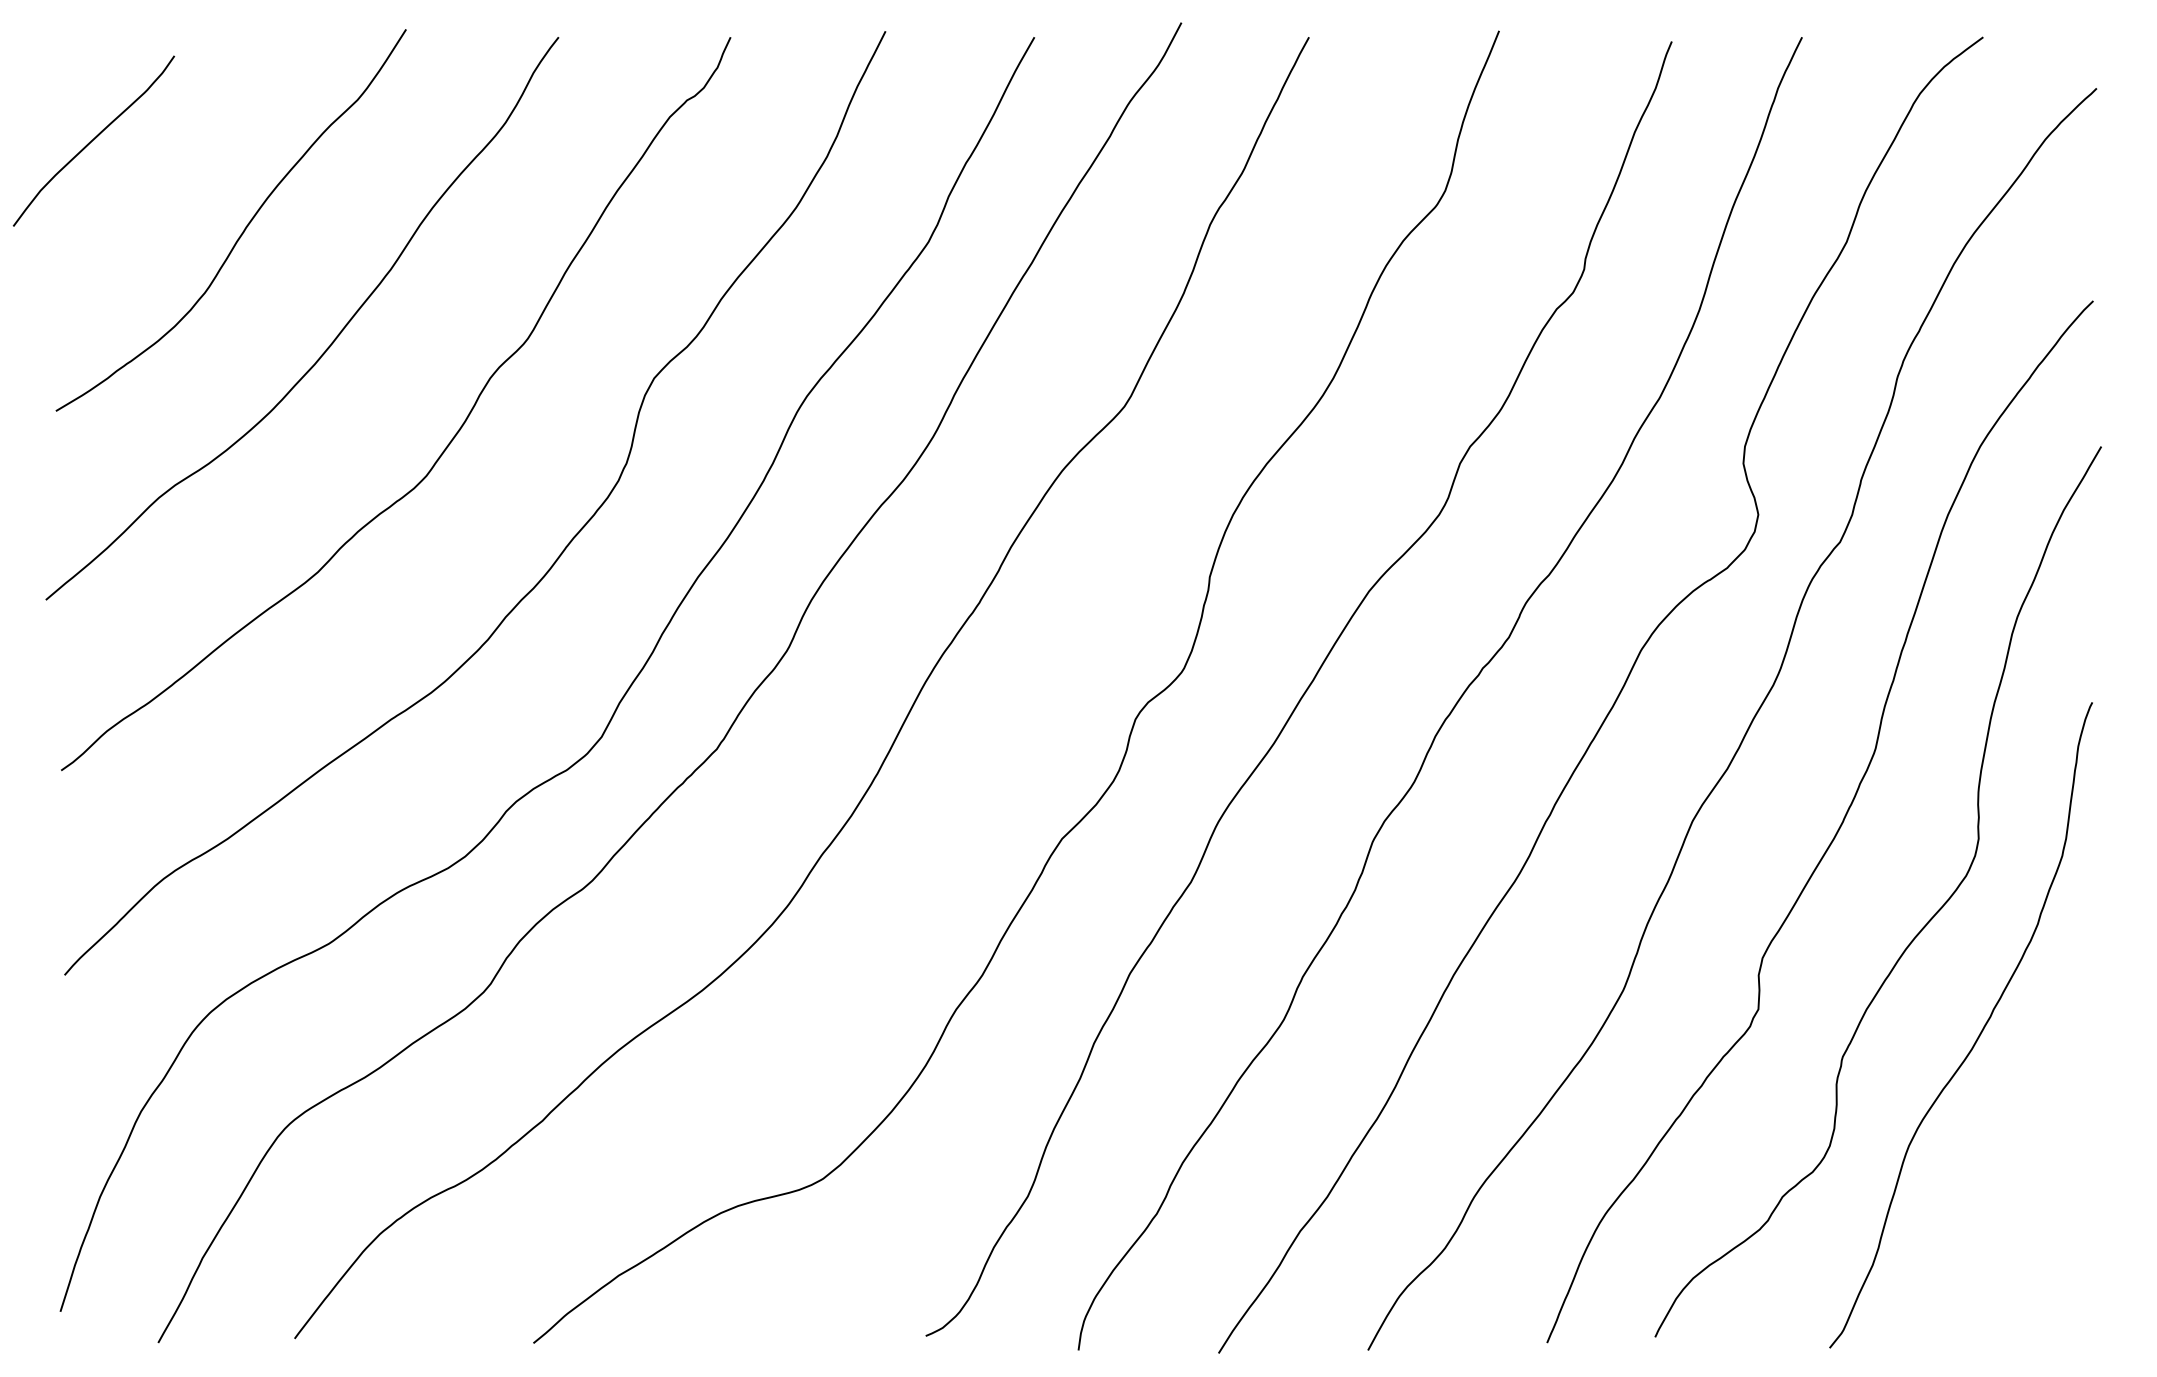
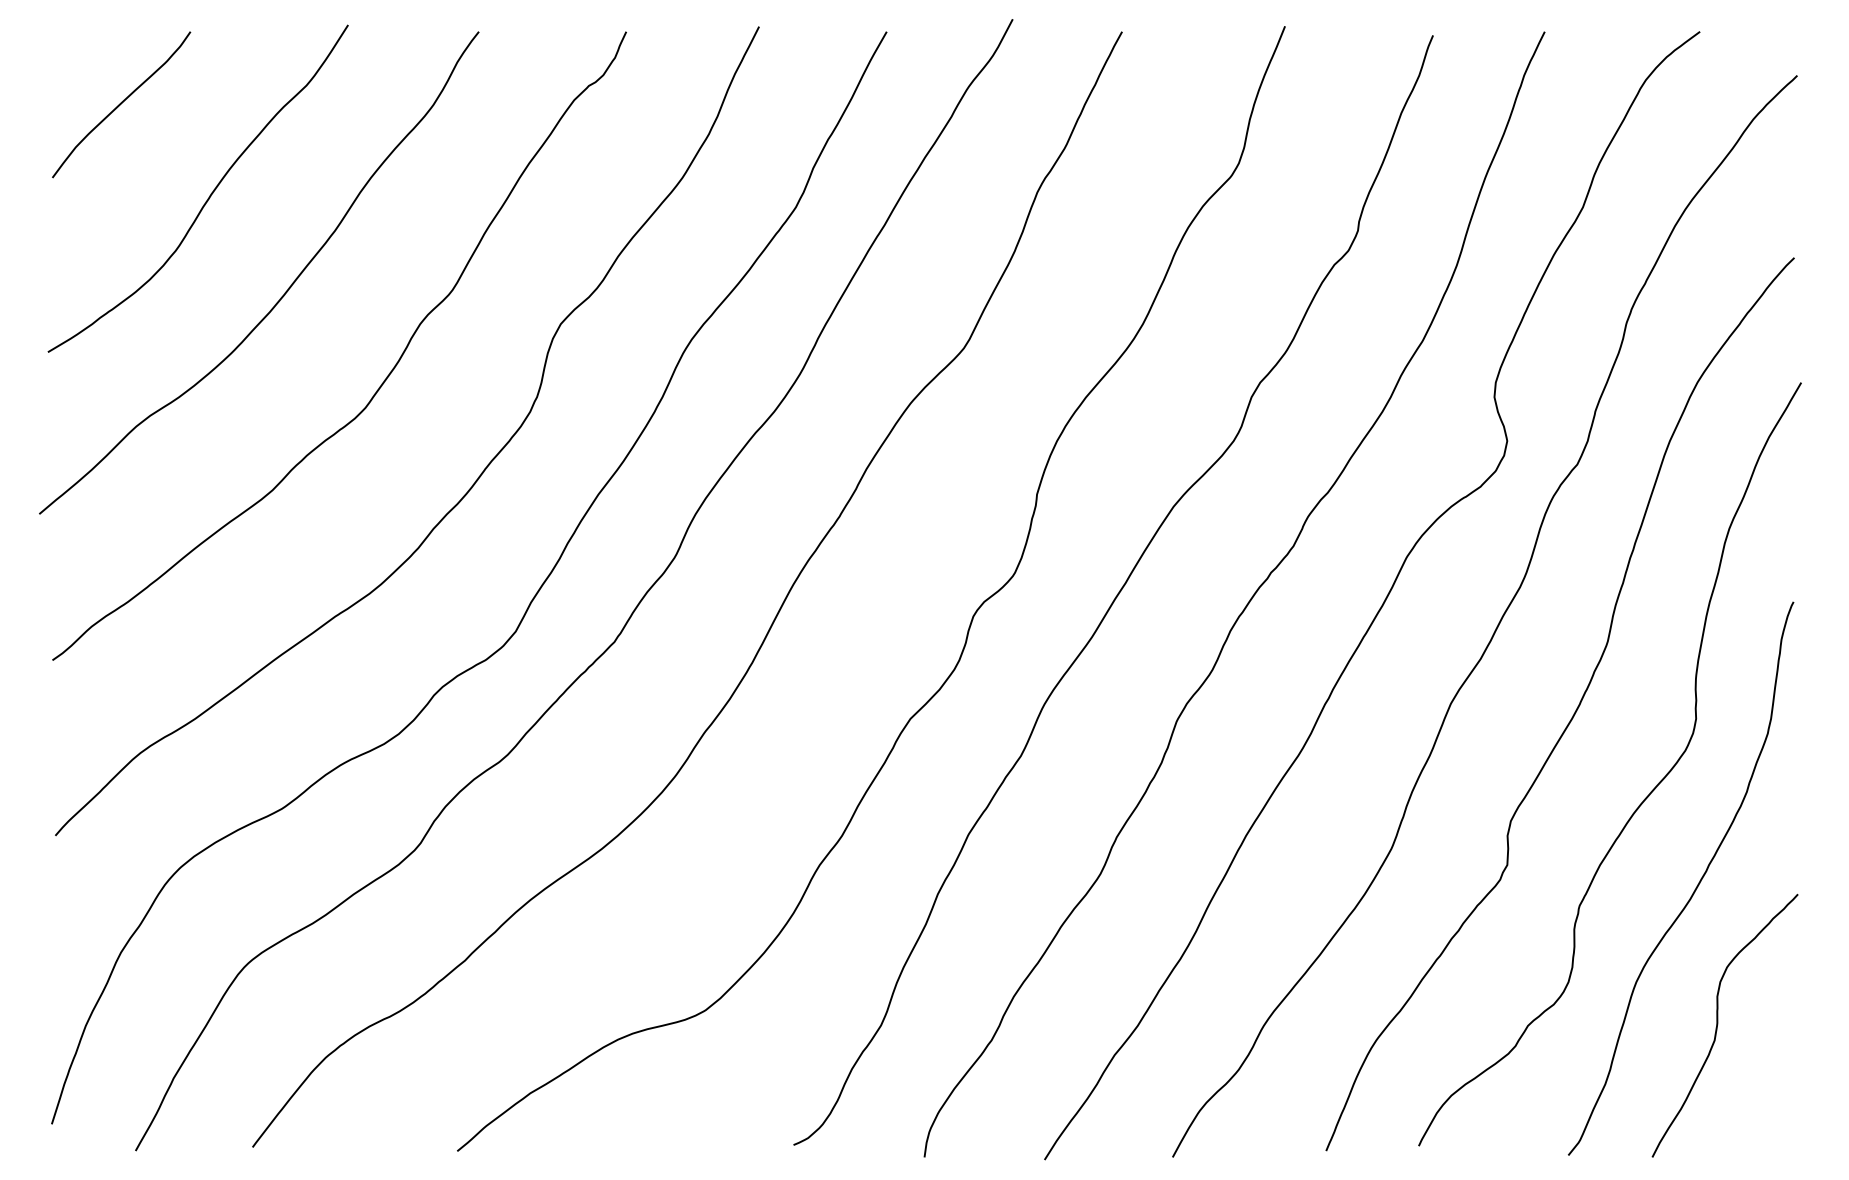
curve: (93, 140) -> (121, 104), moved
curve: (2004, 1195) -> (1718, 1024), added

